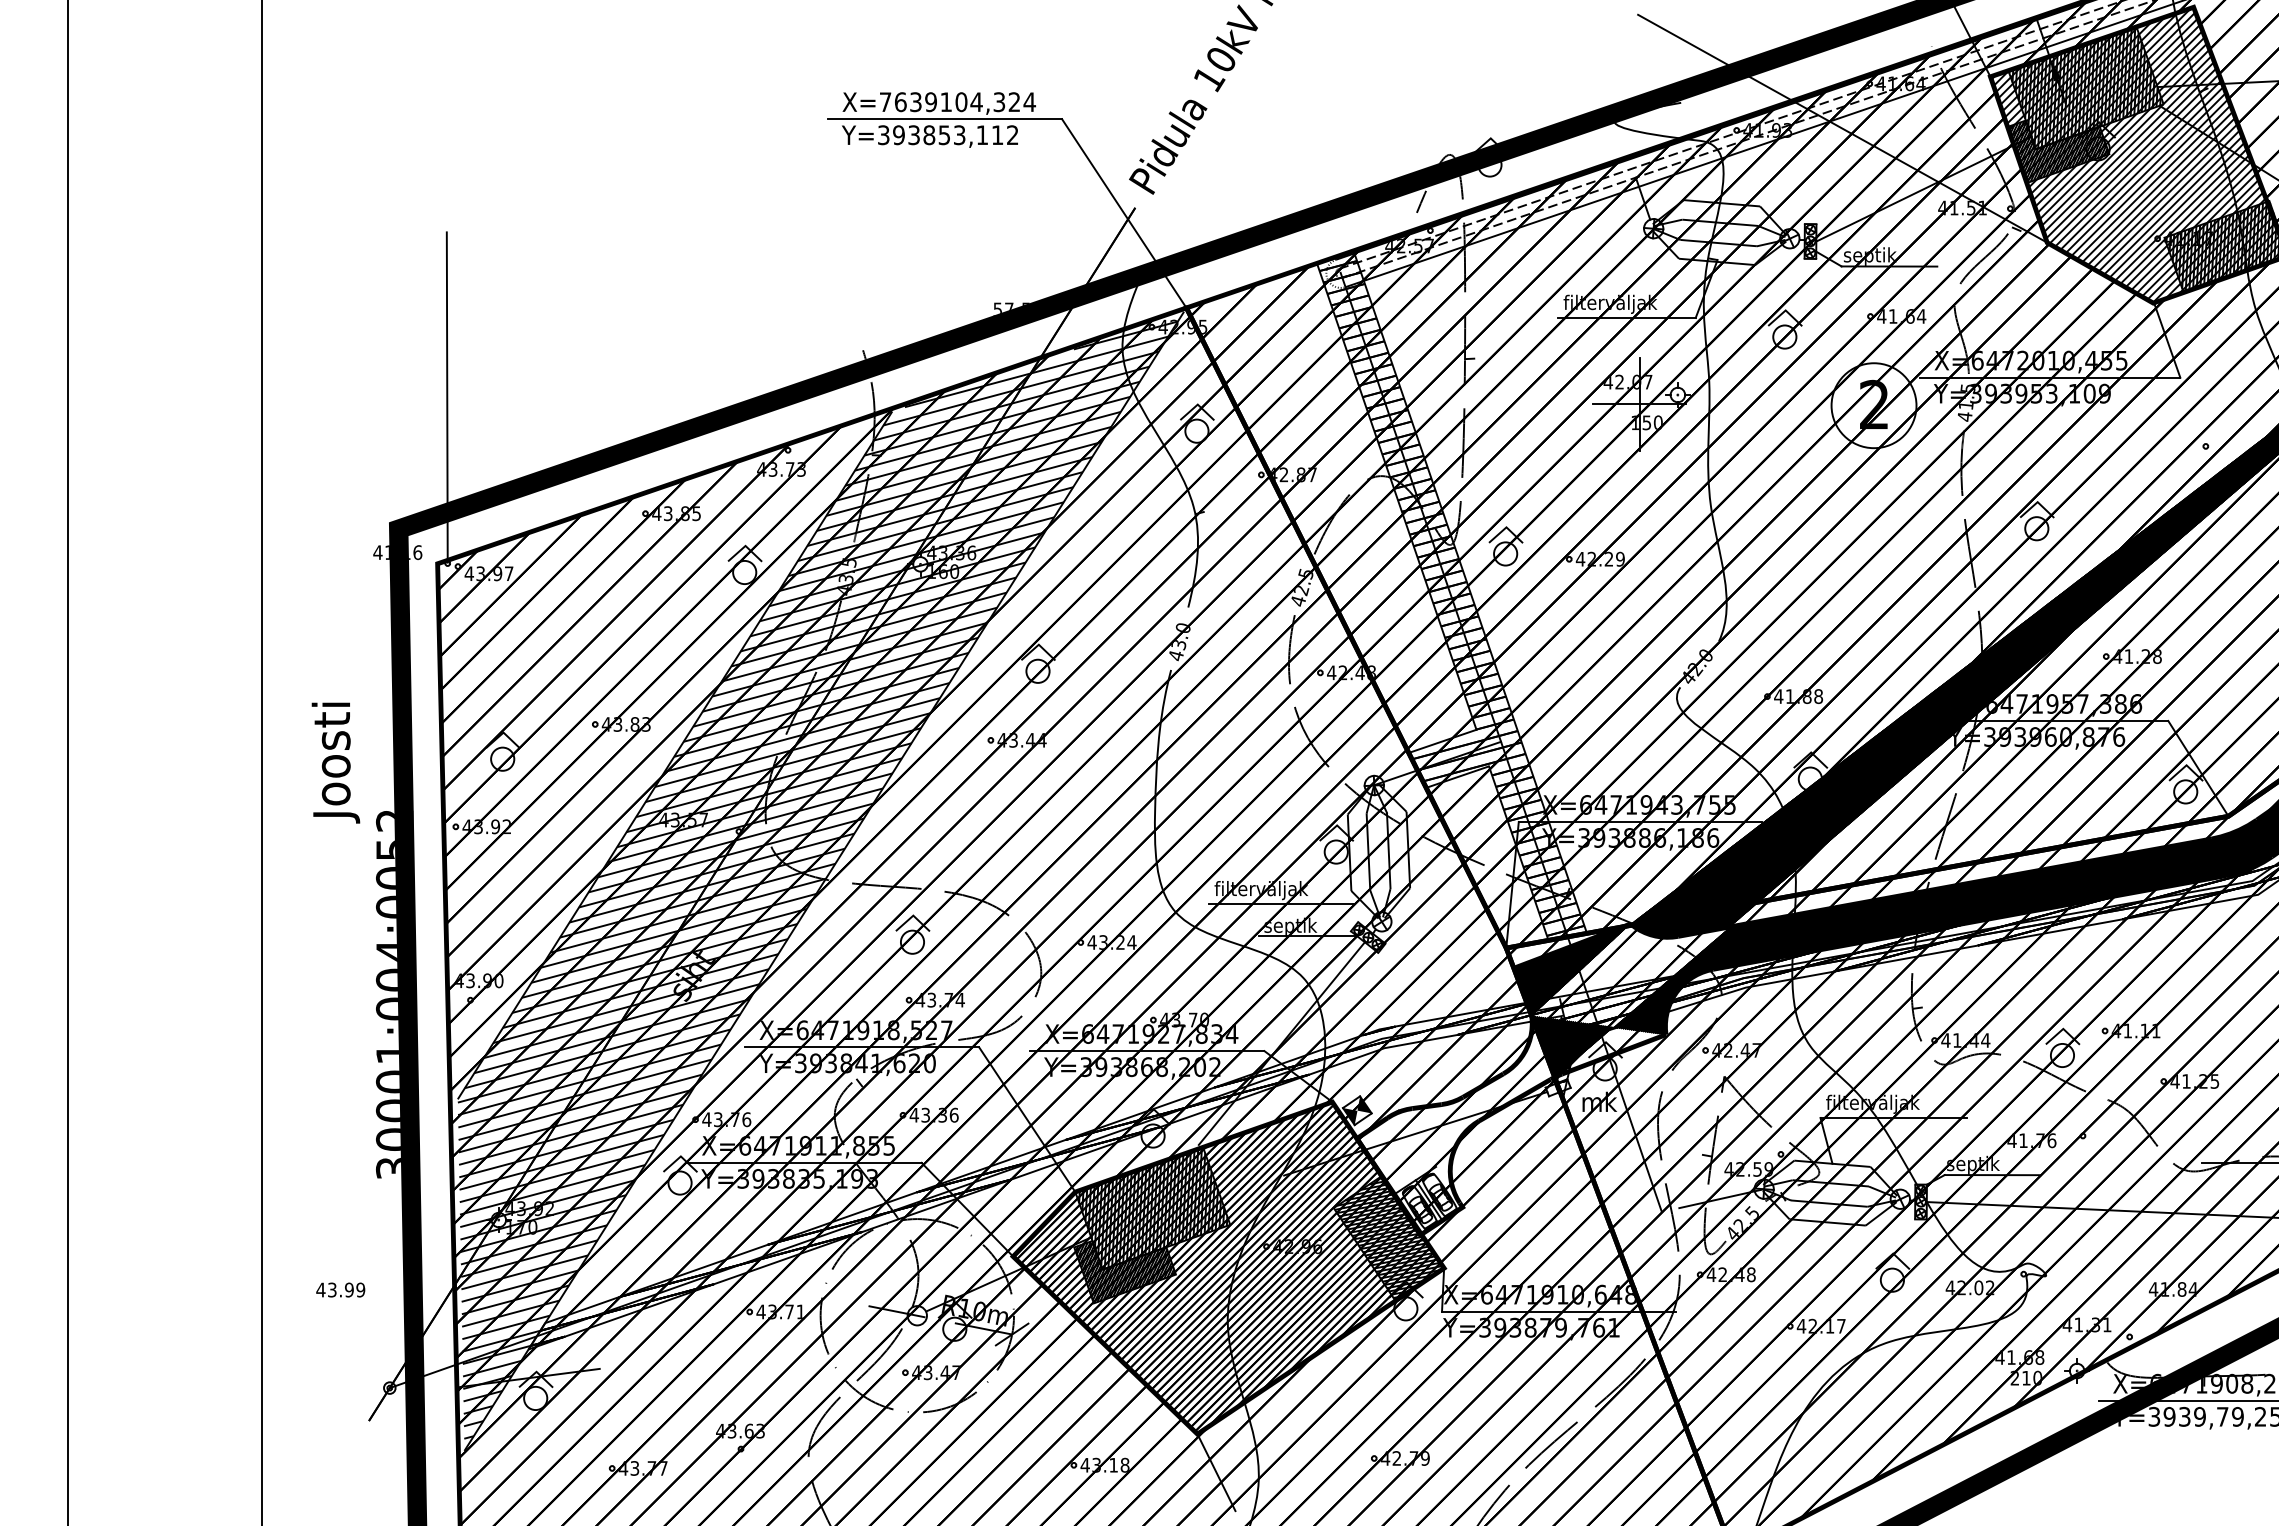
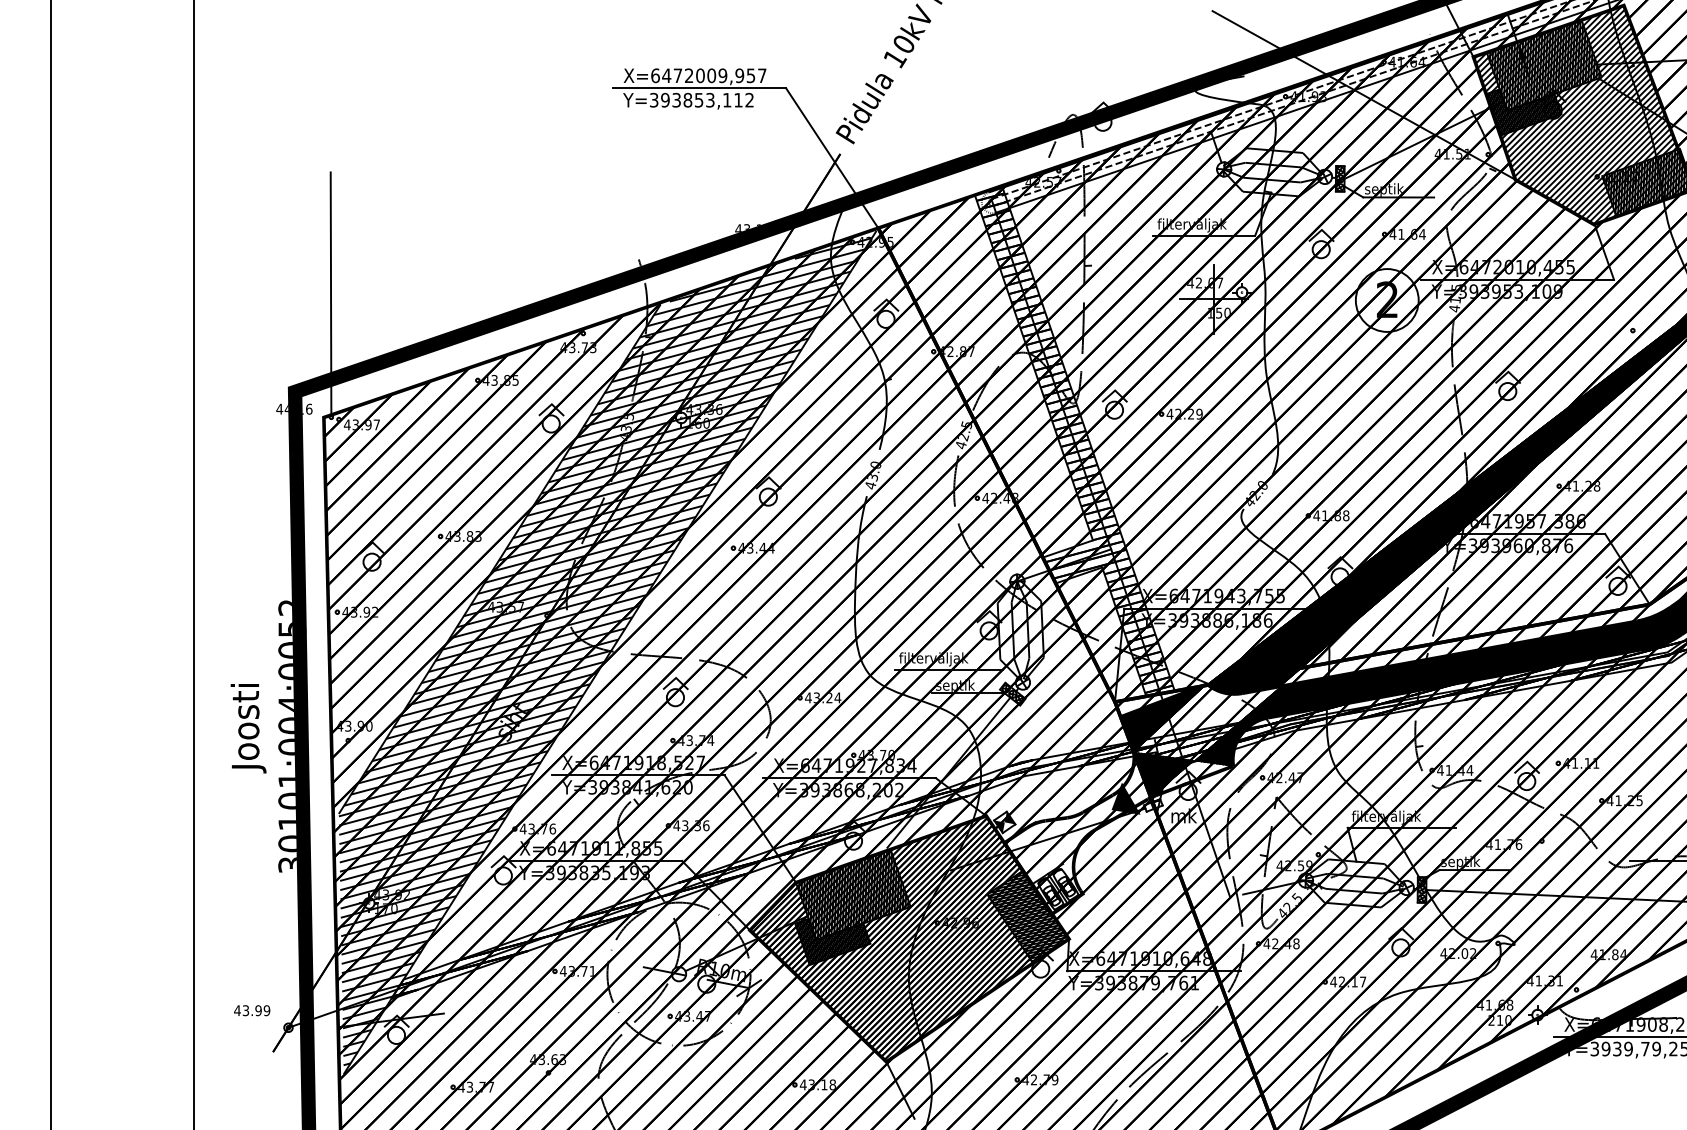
text: (957, 102) -> (708, 76), X=7639104,324 -> X=6472009,957
text: (1011, 308) -> (748, 228), 57.53 -> 43.10
text: (386, 552) -> (286, 409), 41.16 -> 44.16
text: (335, 762) -> (248, 728), moved
fill: (1520, 1078) -> (1125, 798), added
text: (388, 1110) -> (287, 822), 30001:004:0052 -> 30101:004:0052
text: (340, 1289) -> (252, 1010), moved

